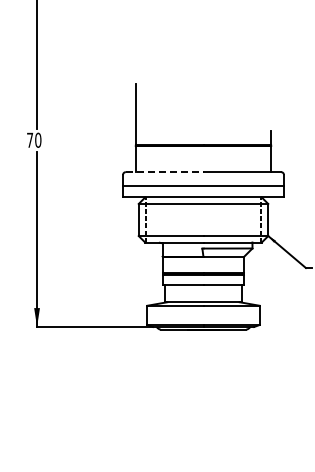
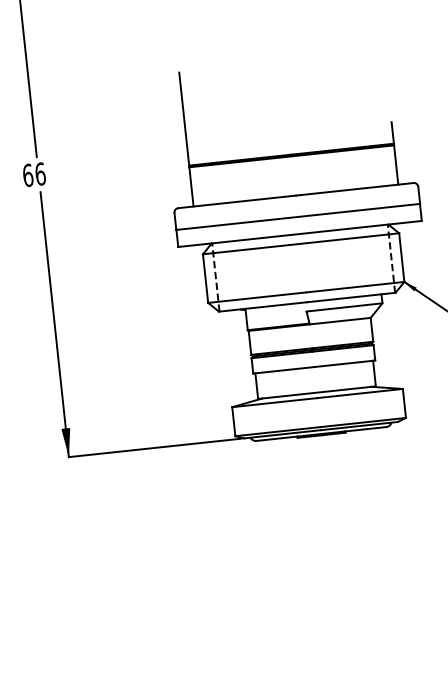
text: (34, 139) -> (34, 173), 70 -> 66
line: (164, 172) -> (236, 202), dashed -> solid

